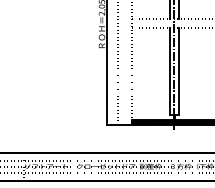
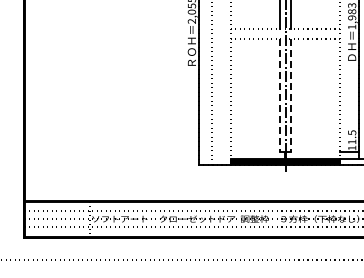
line: (170, 71) -> (280, 95), solid -> dashed
line: (178, 71) -> (291, 95), solid -> dashed

